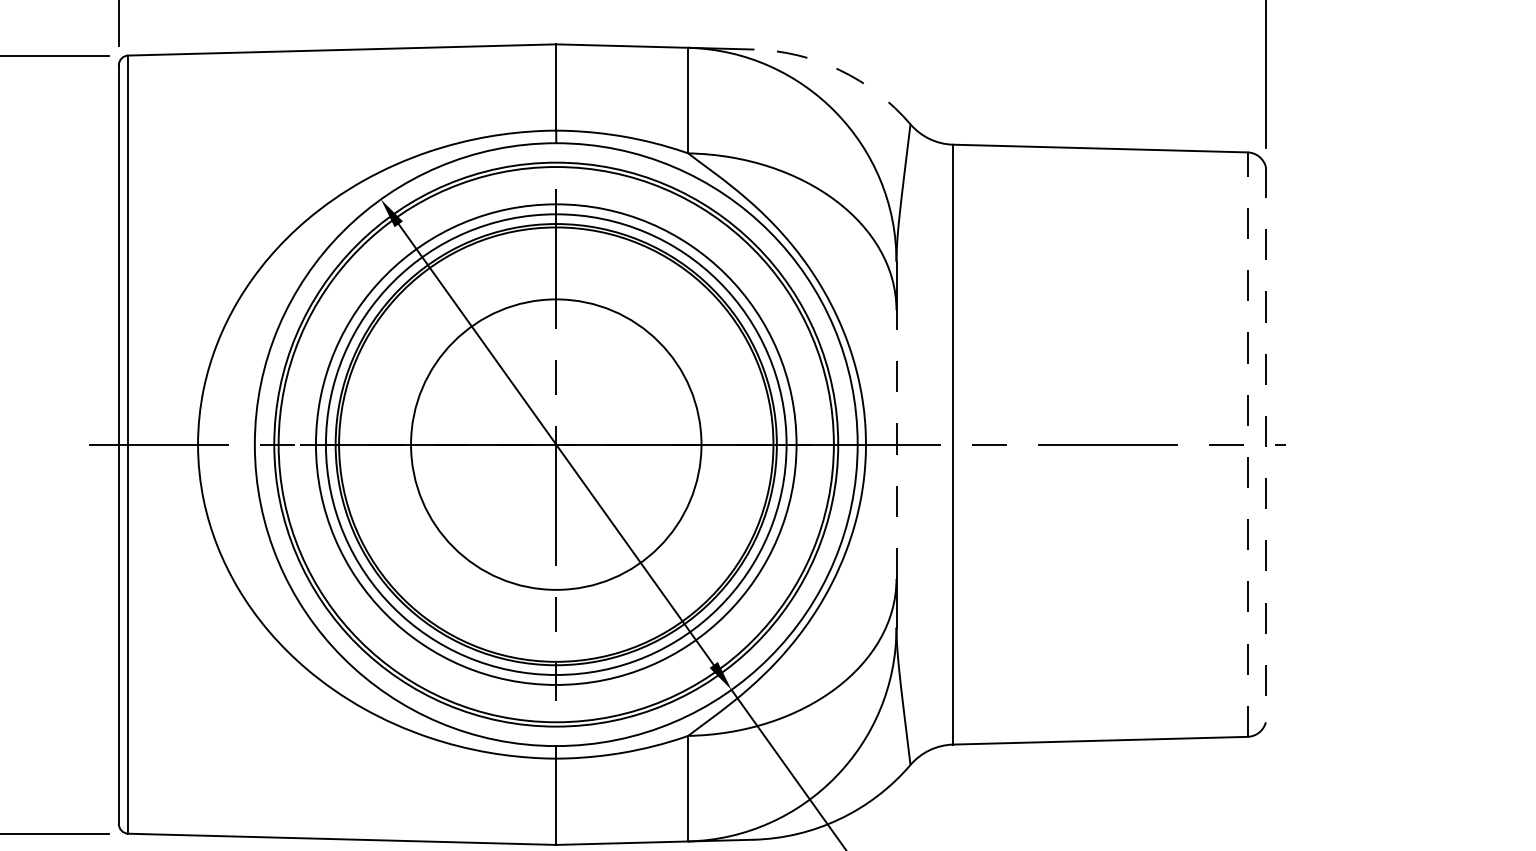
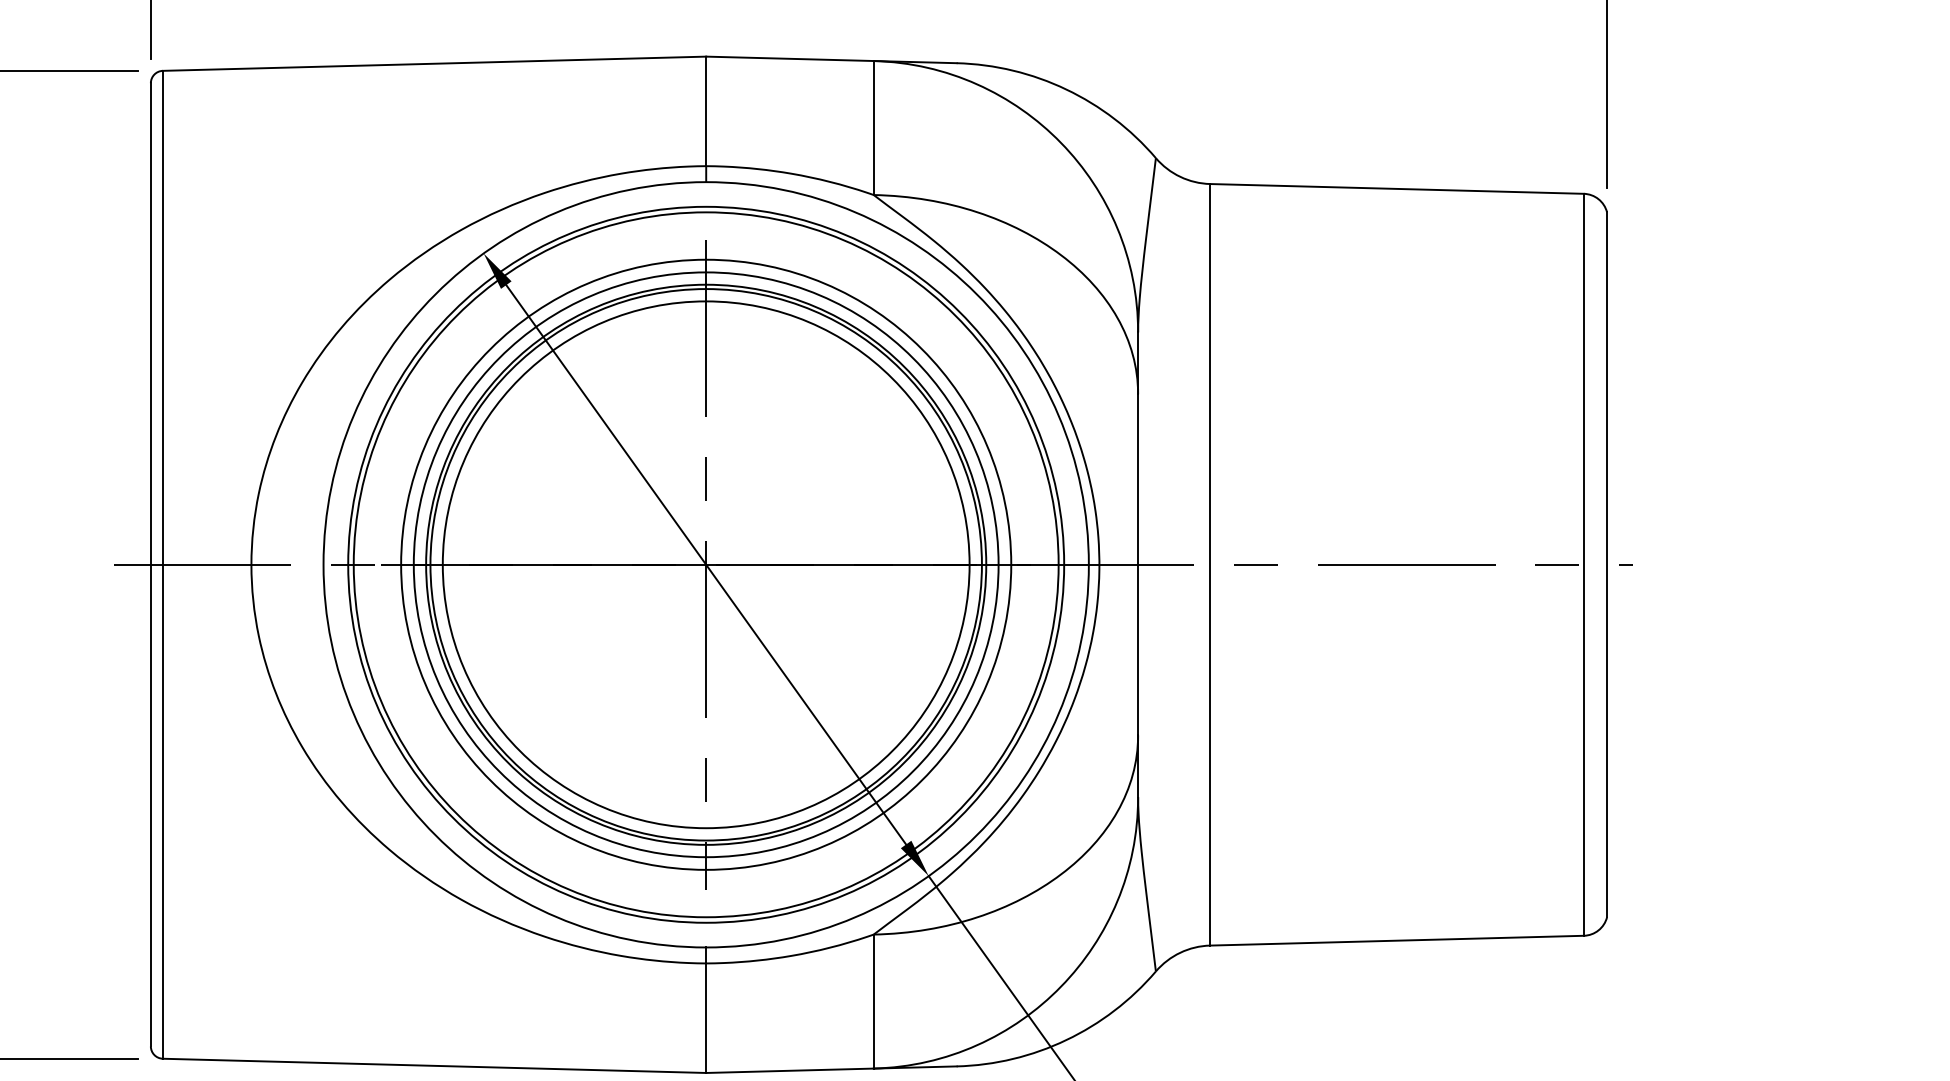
arc: (840, 70) -> (1066, 89), dashed -> solid
circle: (555, 444) -> (705, 564), size x1.43
line: (896, 444) -> (1138, 564), dashed -> solid
line: (1247, 444) -> (1583, 564), dashed -> solid
line: (1266, 445) -> (1607, 565), dashed -> solid

